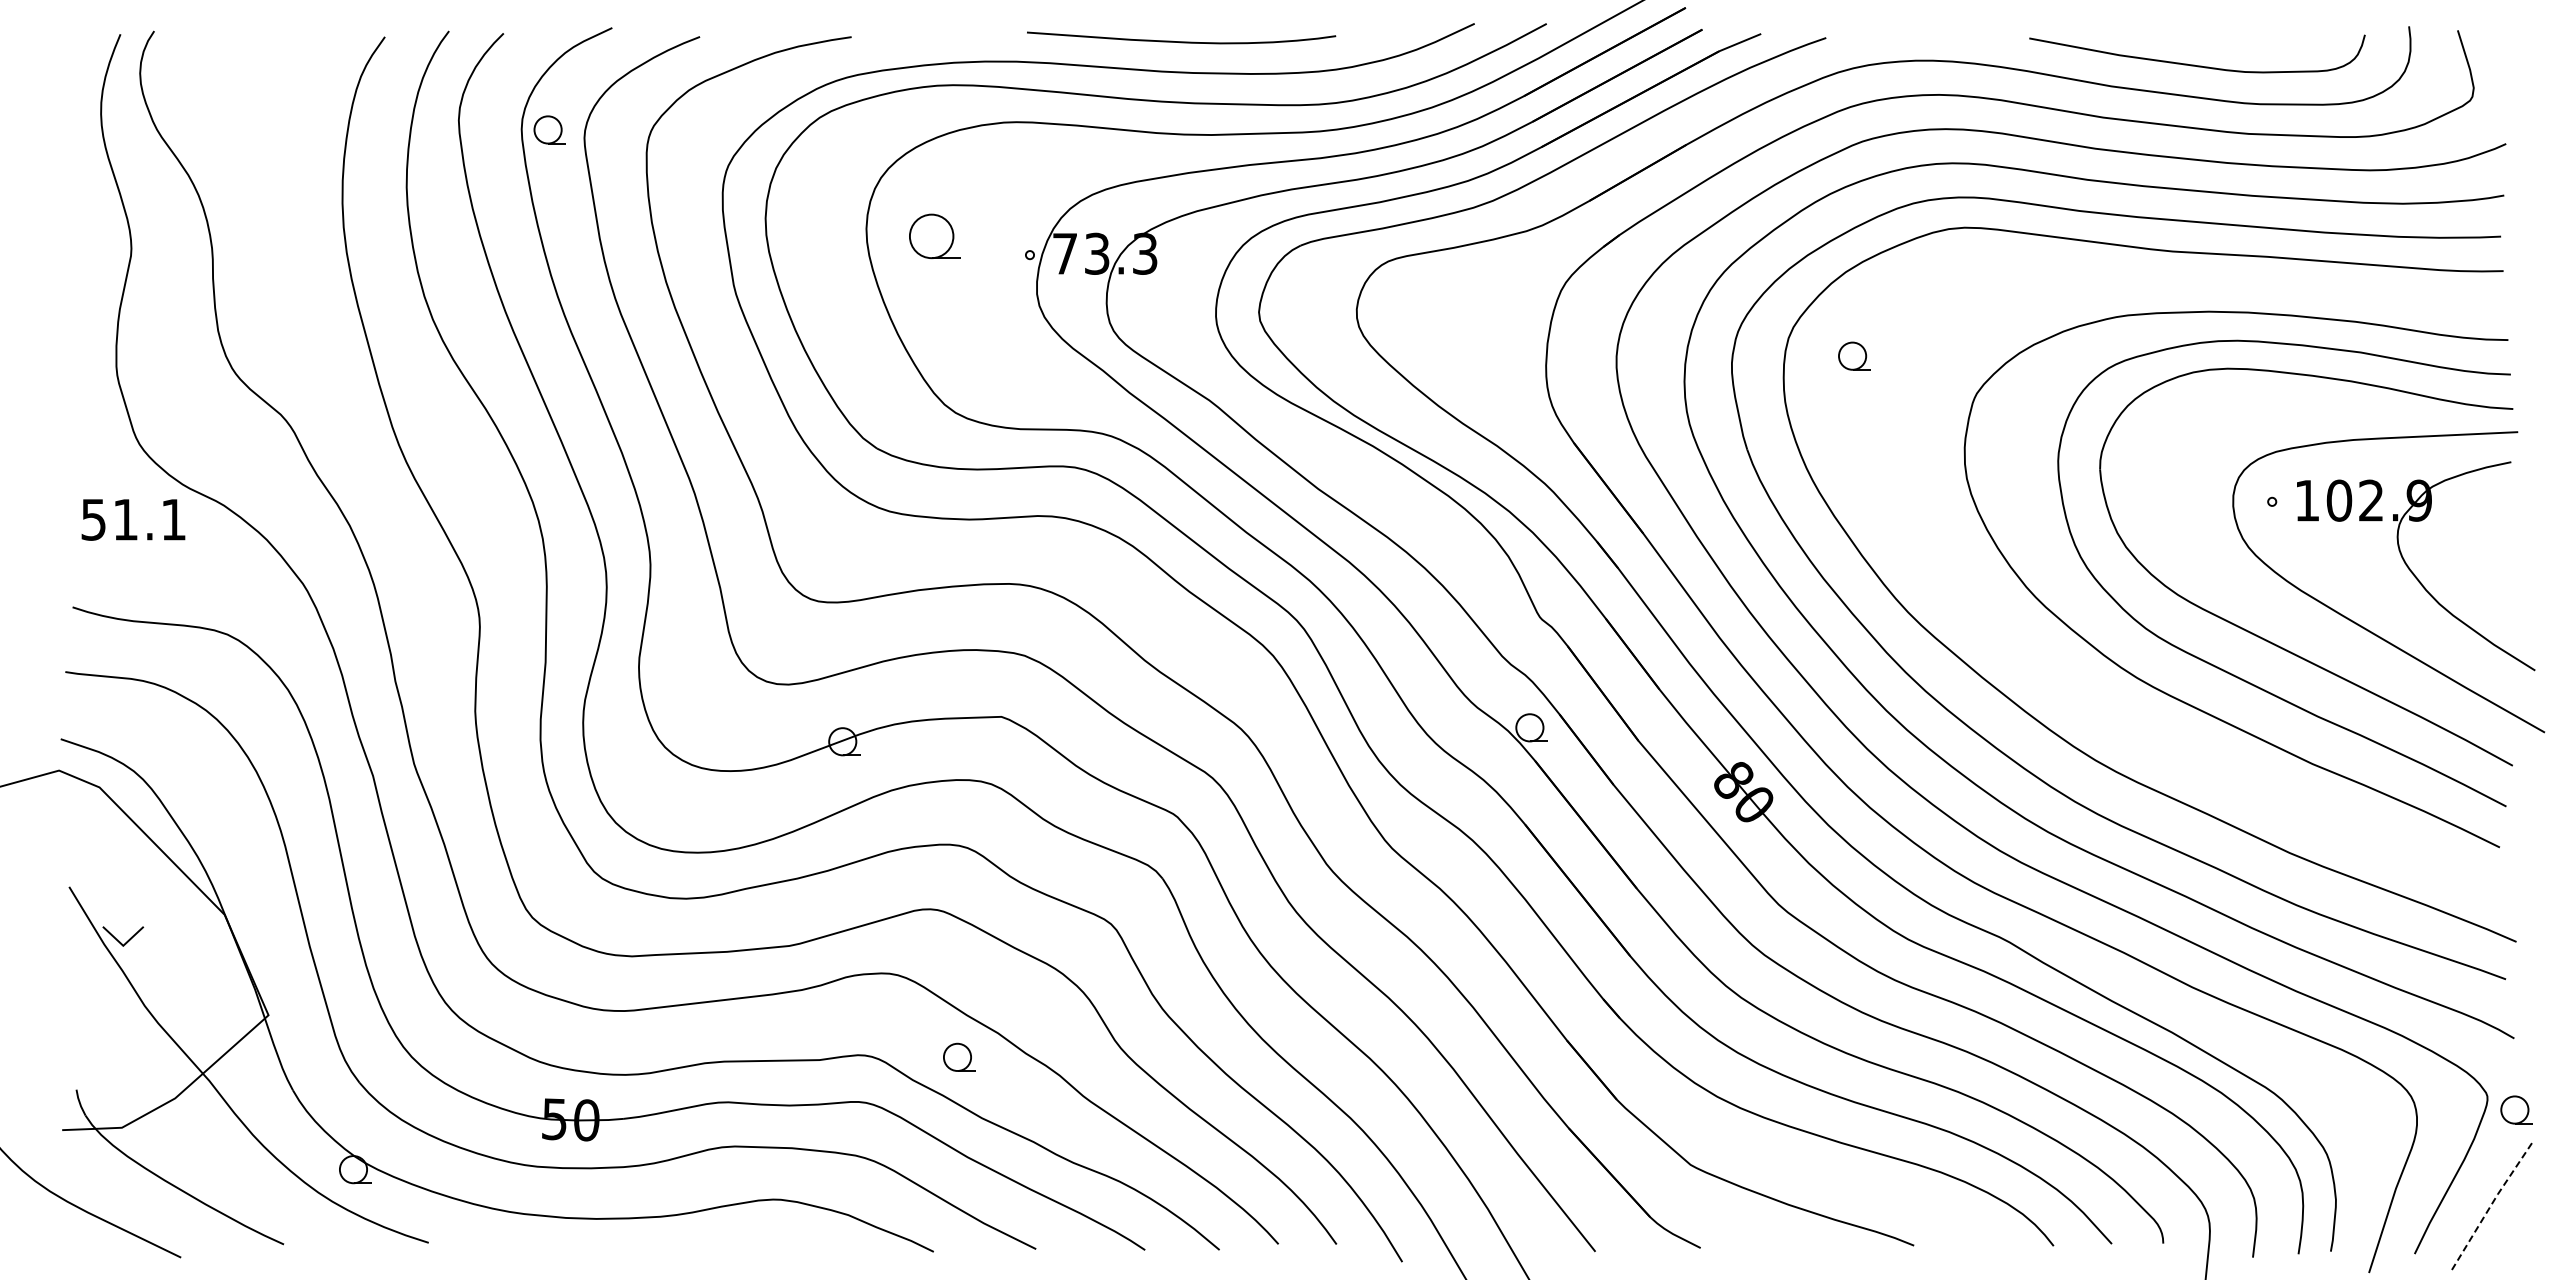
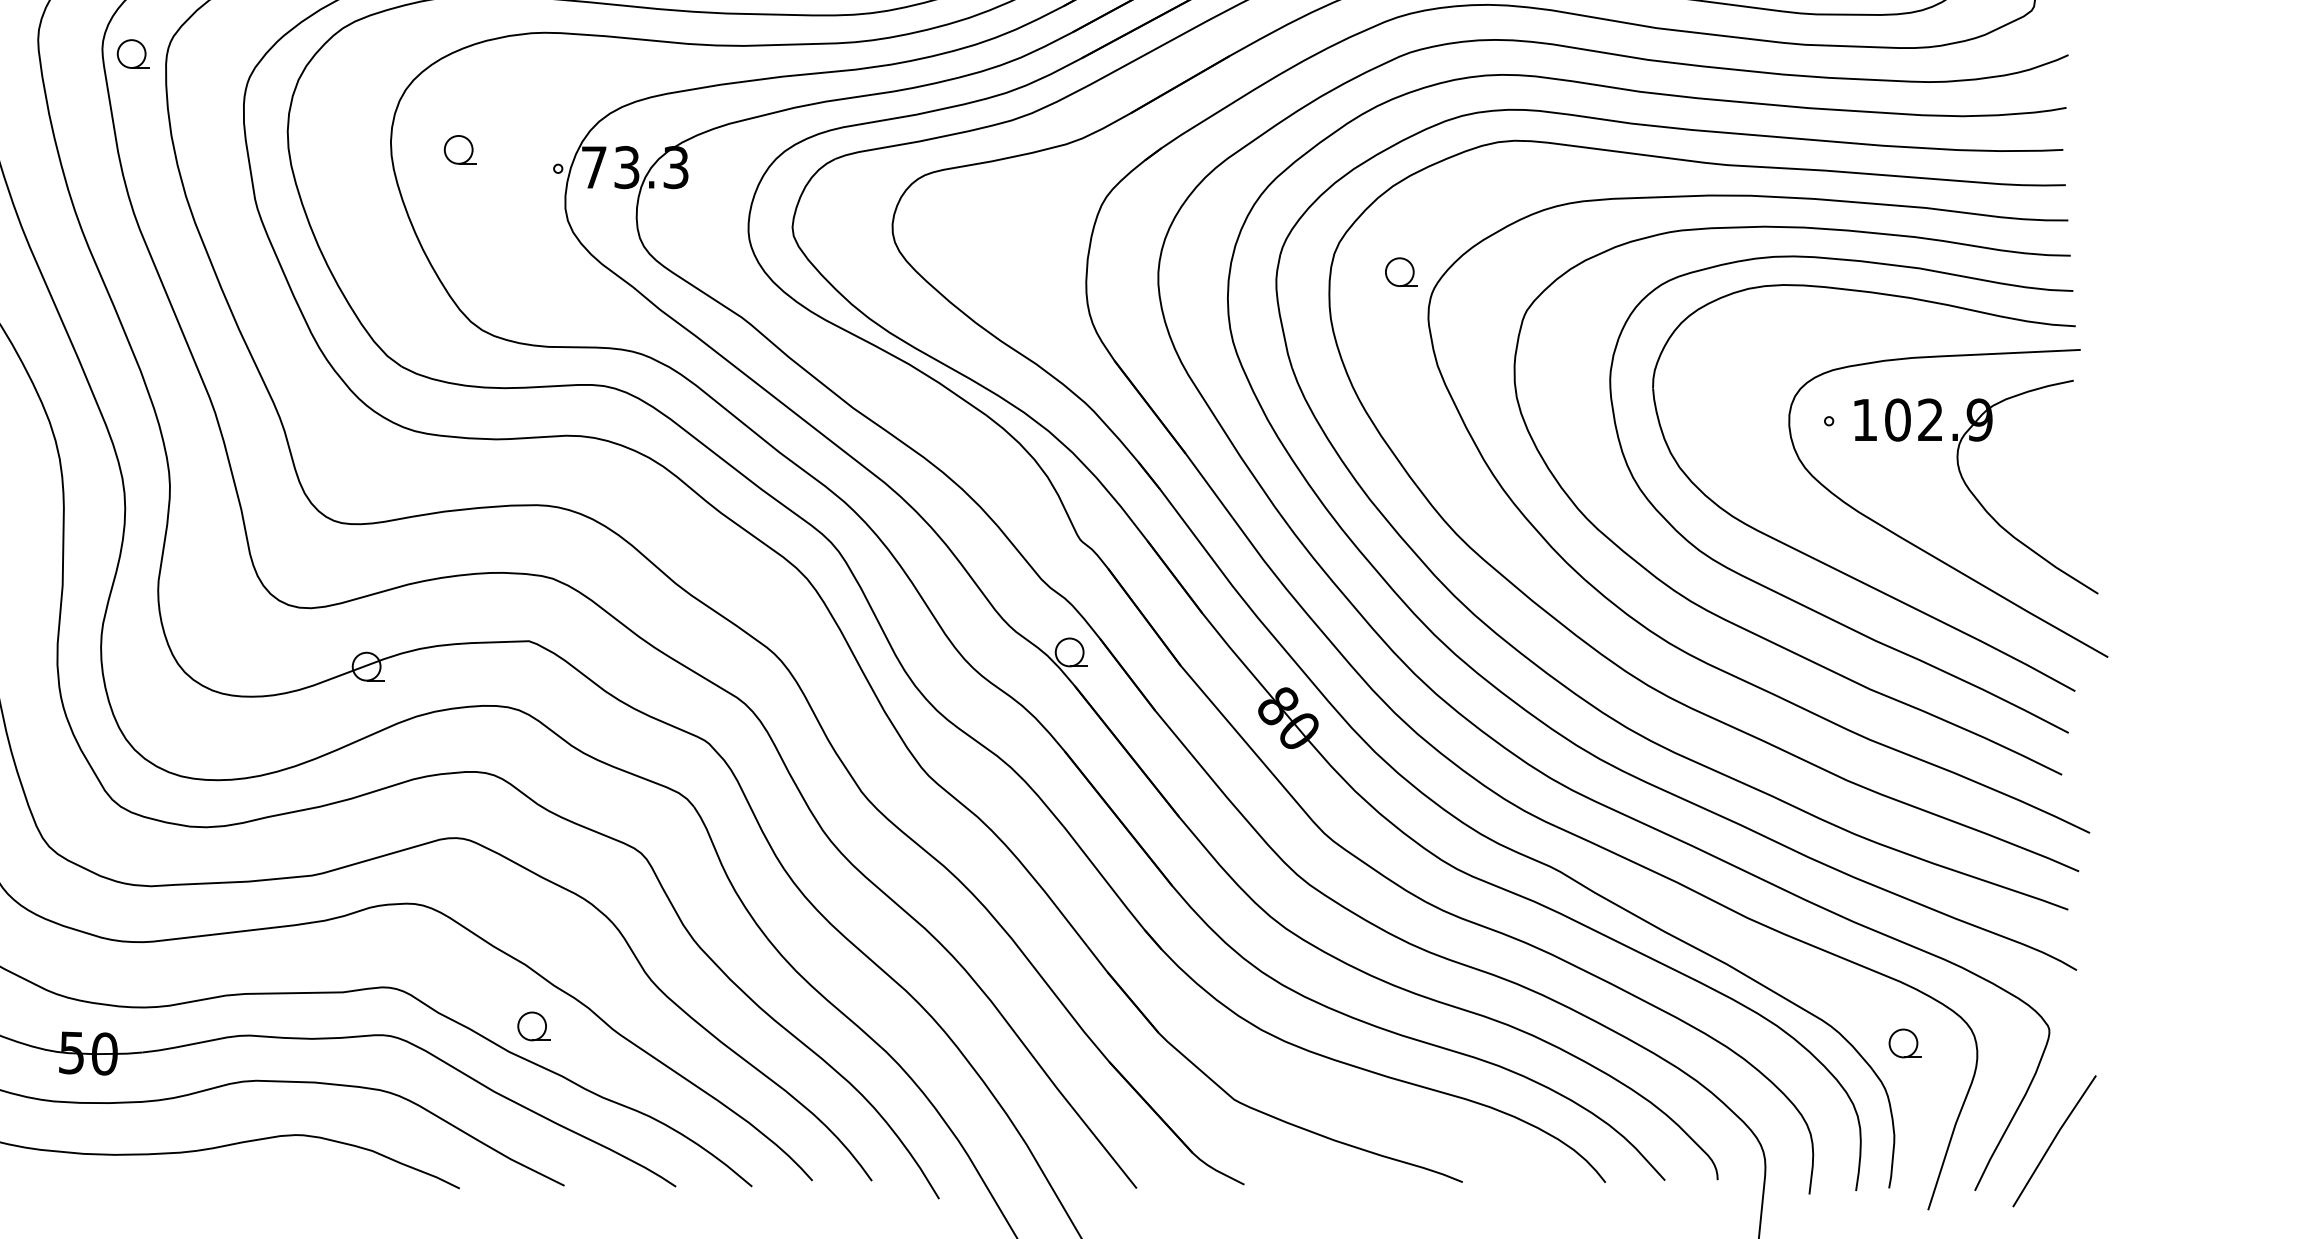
part: (549, 129) -> (133, 53), moved
part: (934, 236) -> (460, 149), size x0.62
curve: (2128, 724) -> (1682, 649), added
part: (959, 1056) -> (534, 1025), moved
part: (2516, 1109) -> (1905, 1042), moved
line: (2491, 1204) -> (2053, 1140), dashed -> solid

